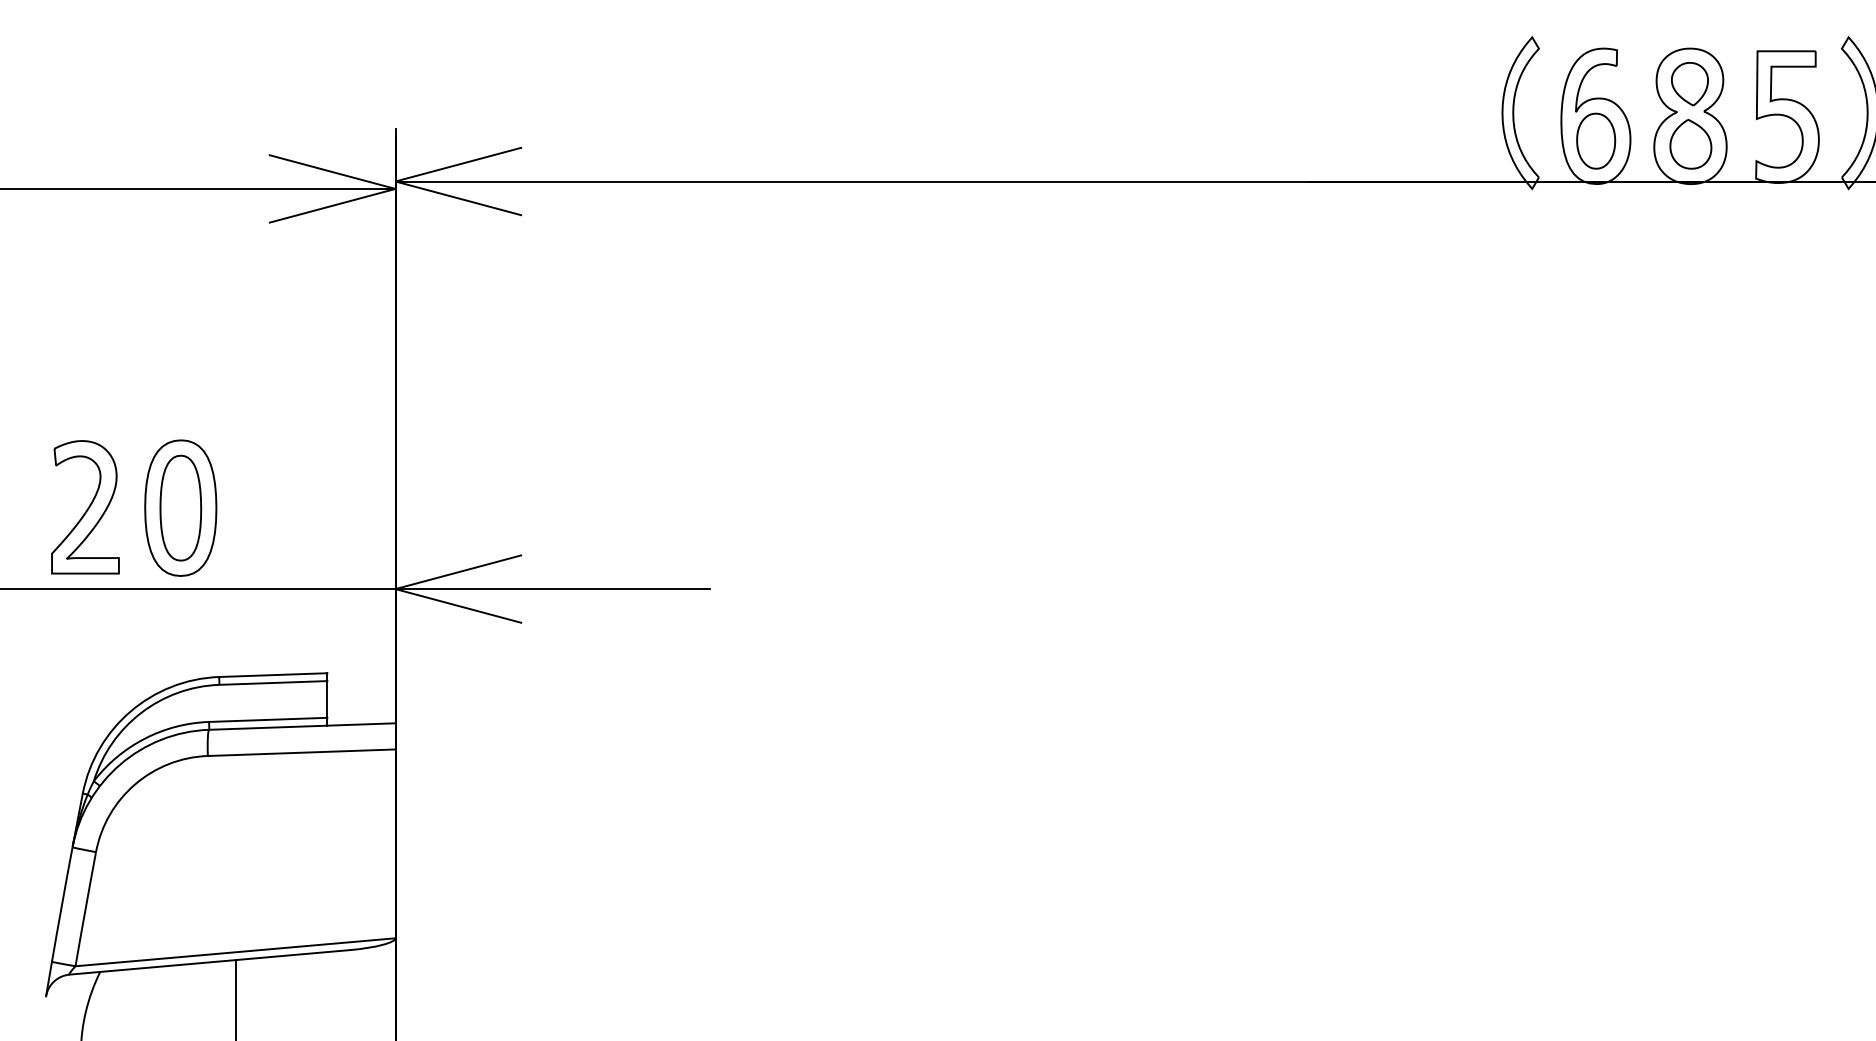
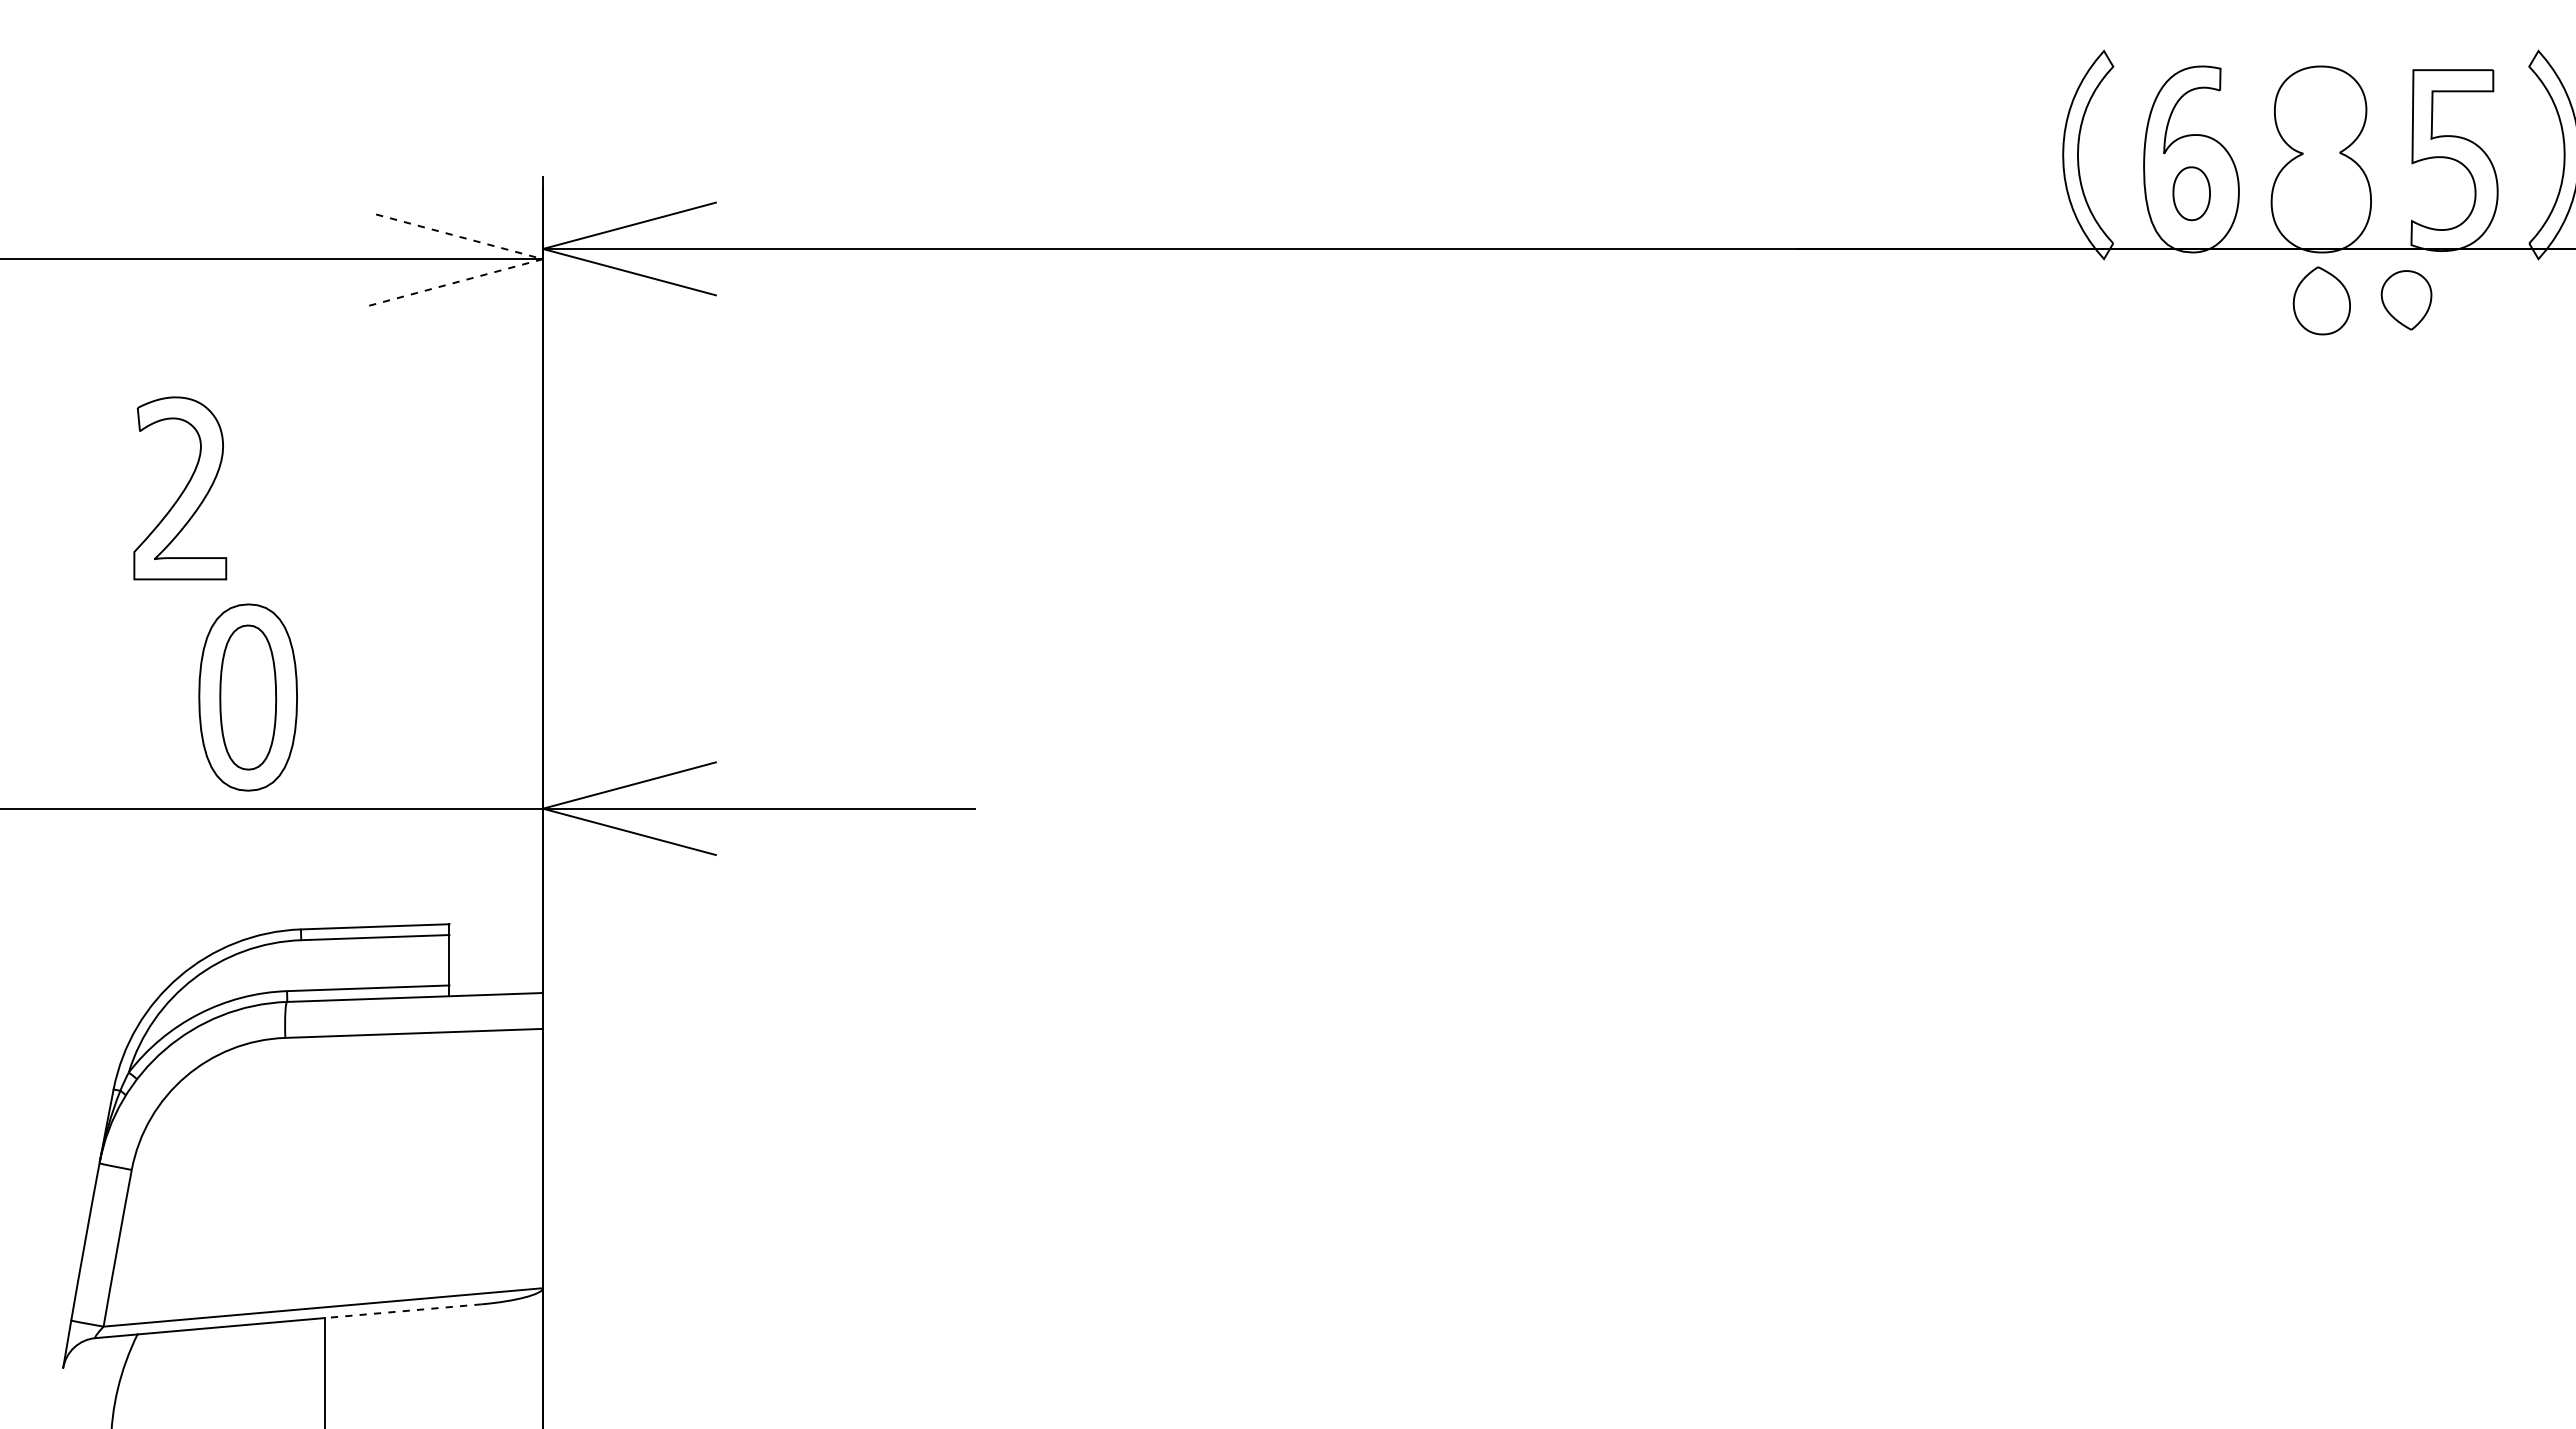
part: (1689, 84) -> (2406, 300), moved
part: (1595, 141) -> (2191, 193), size x0.7
part: (1690, 144) -> (2321, 300), moved
line: (395, 189) -> (543, 259), solid -> dashed
part: (85, 507) -> (180, 488), moved
line: (293, 955) -> (403, 1311), solid -> dashed

